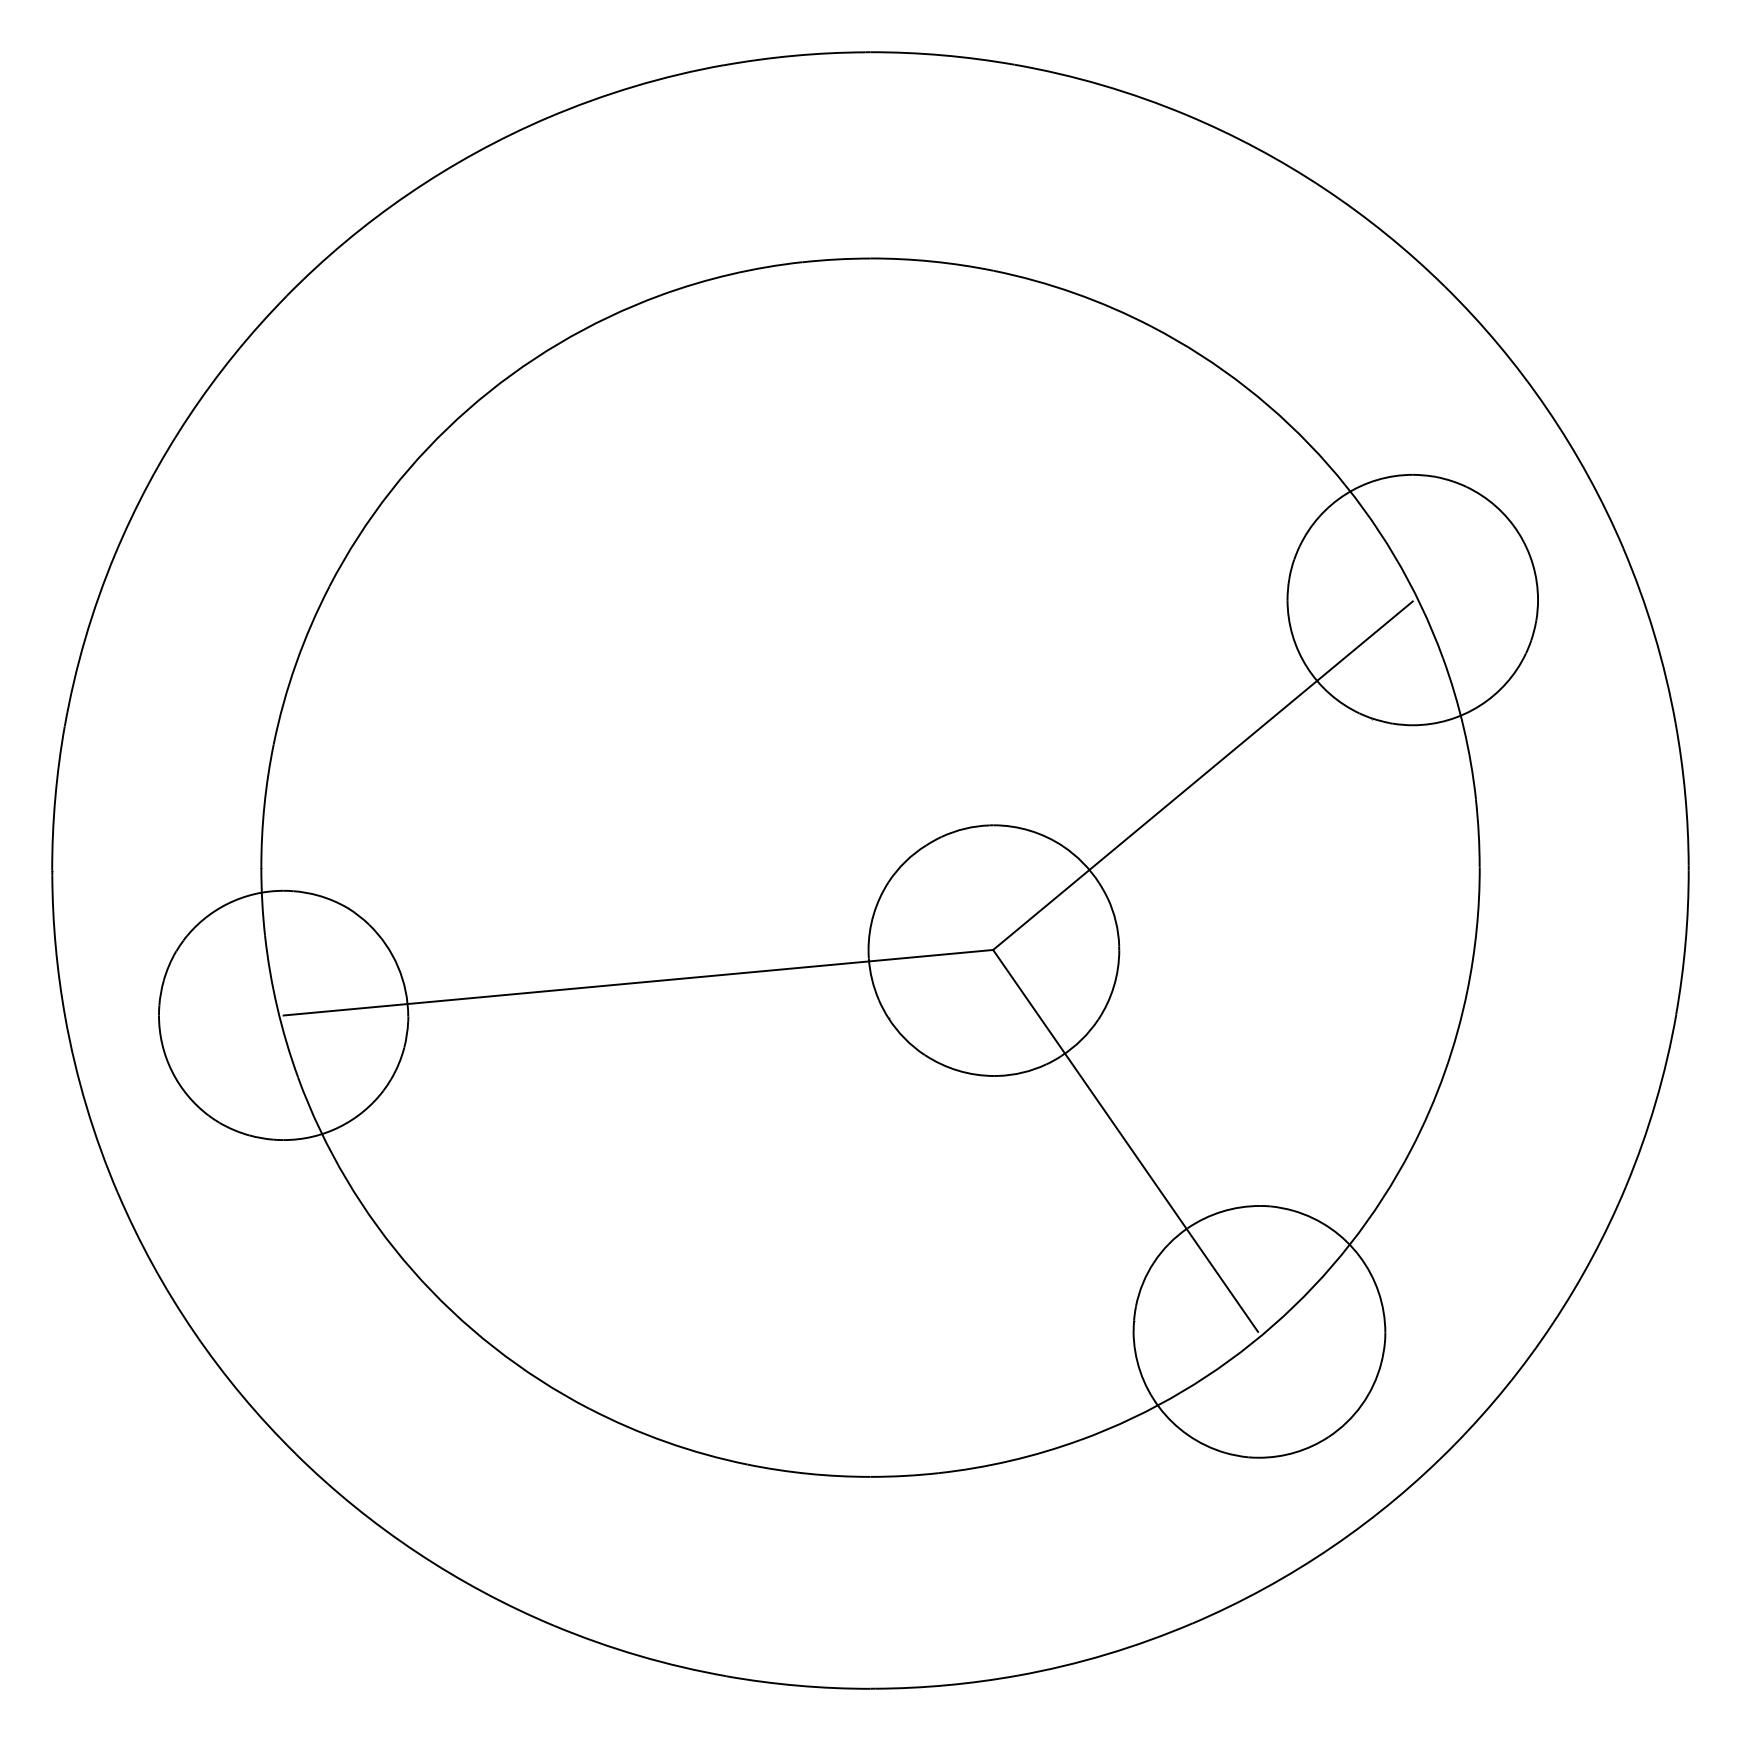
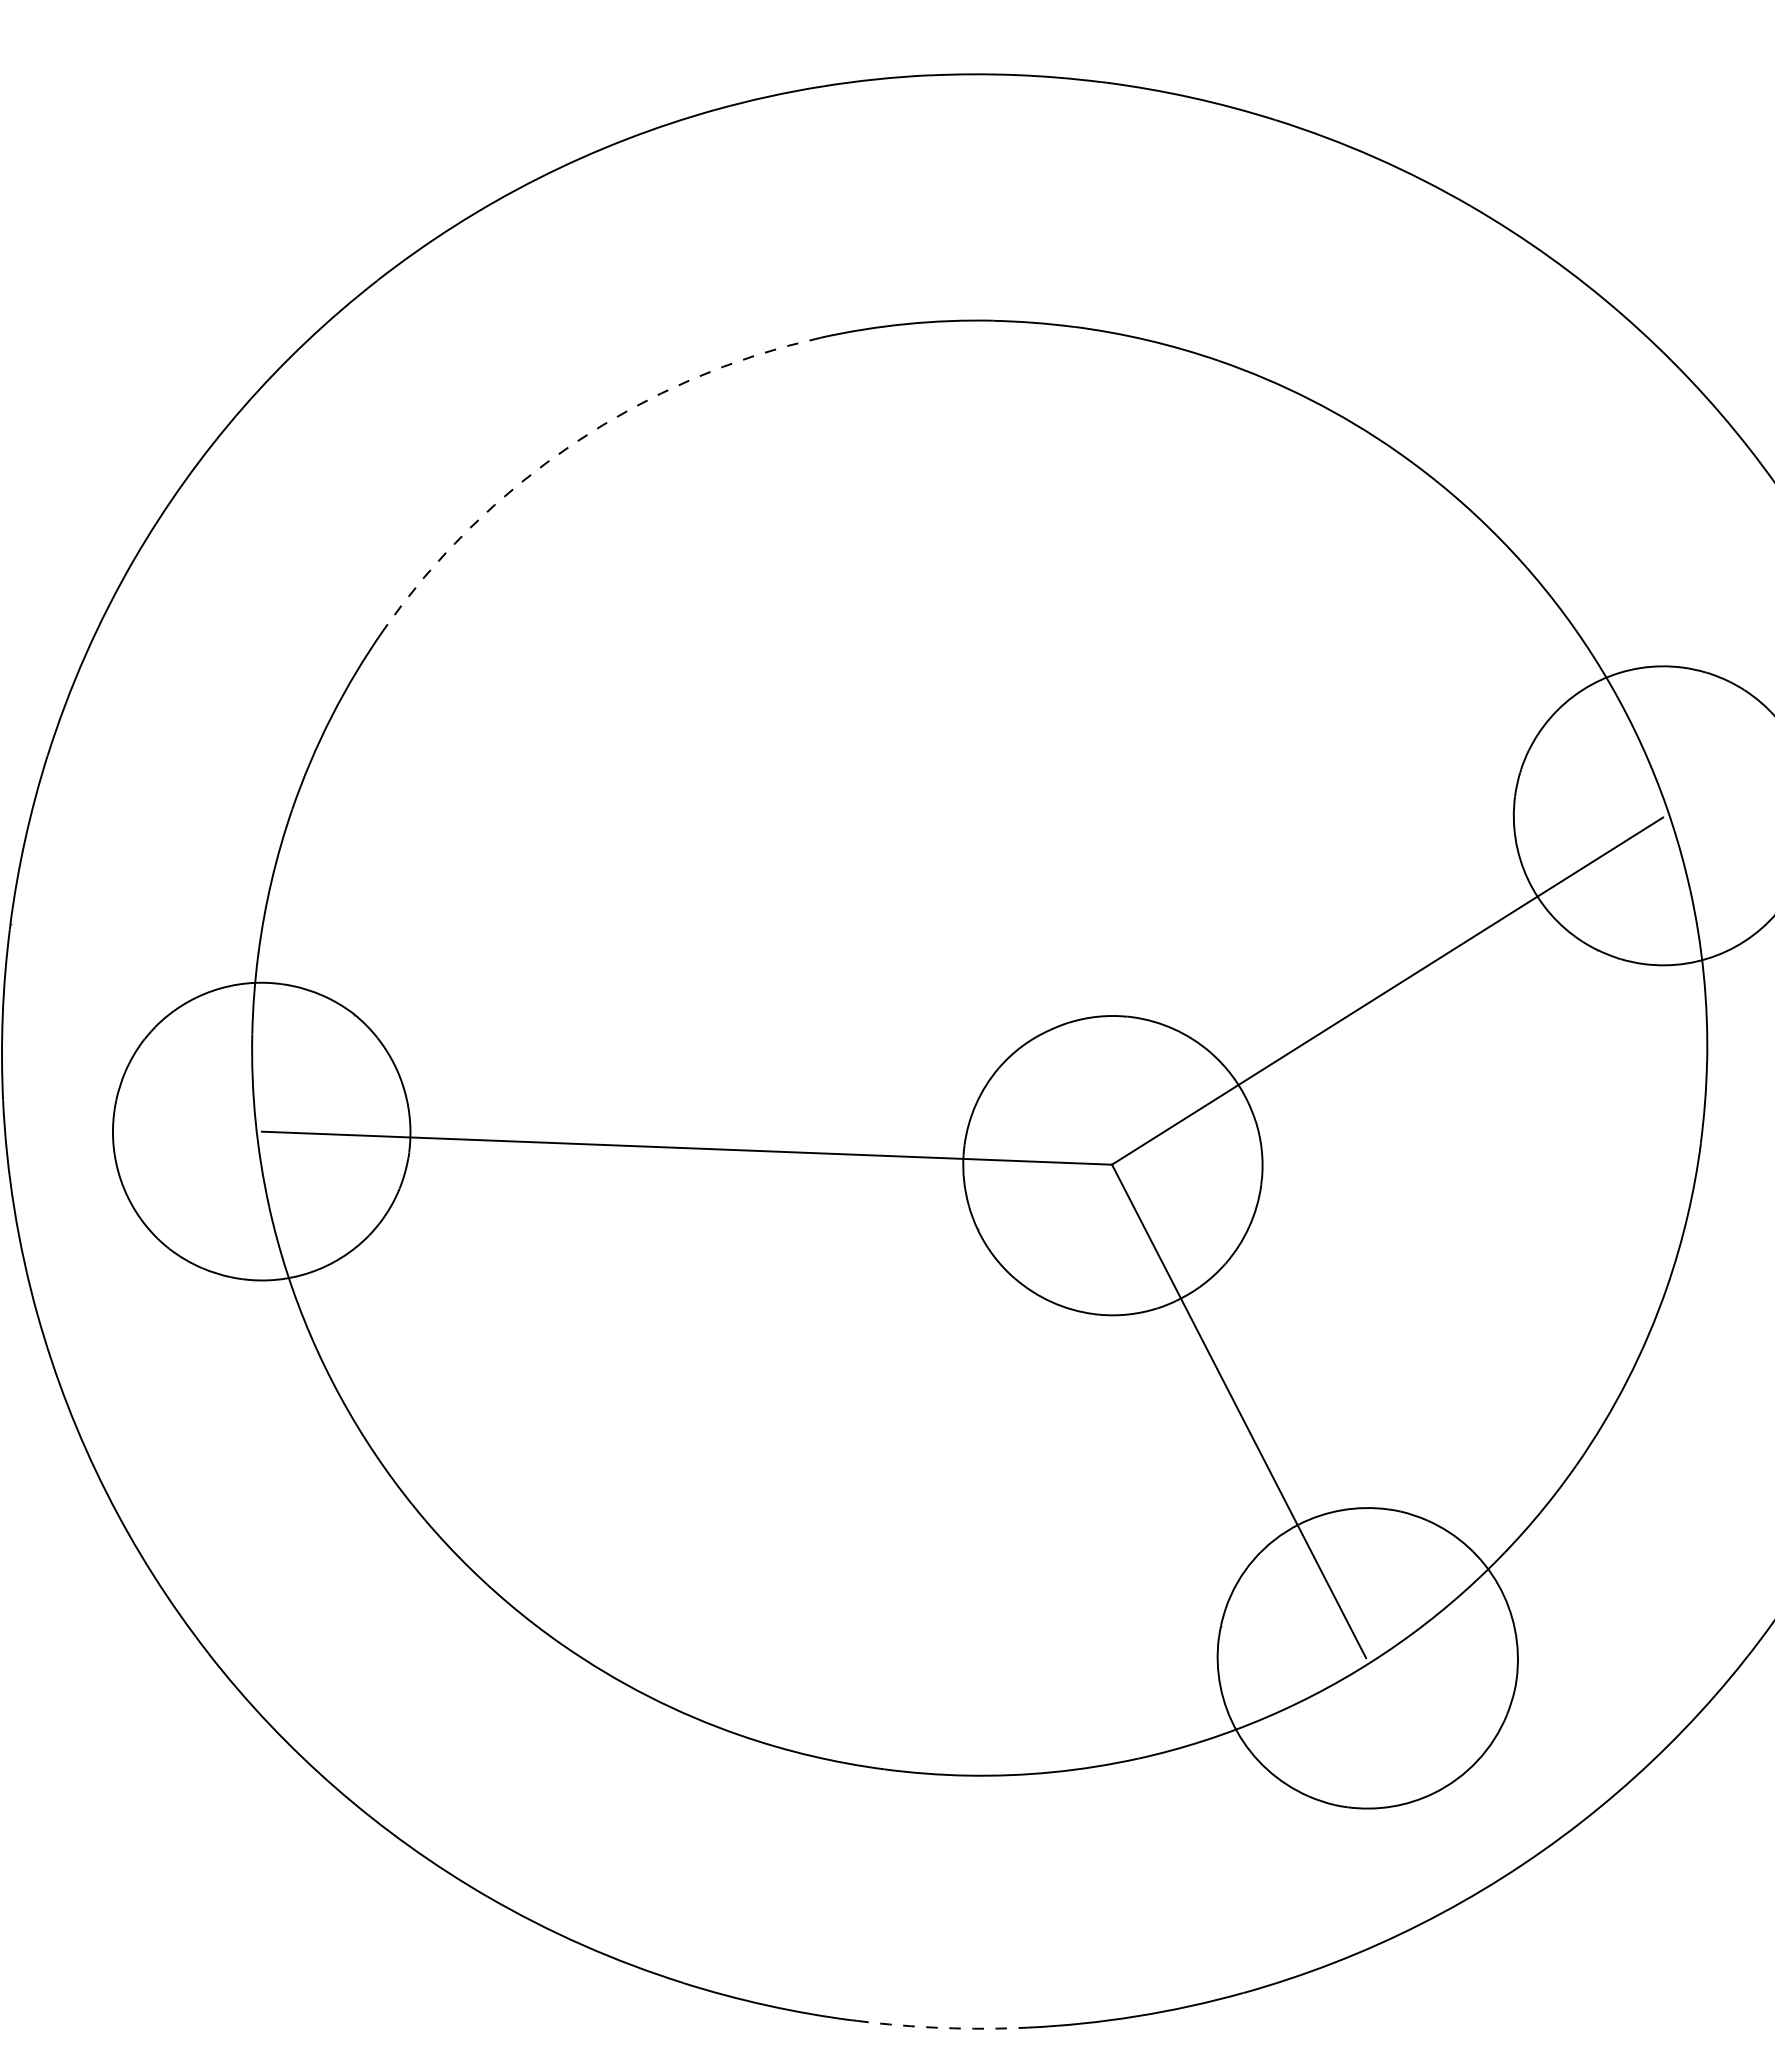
arc: (467, 409) -> (573, 442), solid -> dashed
arc: (946, 1685) -> (942, 2028), solid -> dashed

